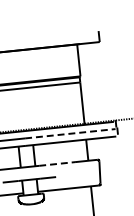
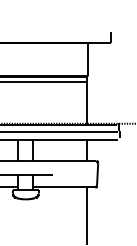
line: (70, 133) -> (71, 132), dashed -> solid
line: (57, 164) -> (55, 161), dashed -> solid

